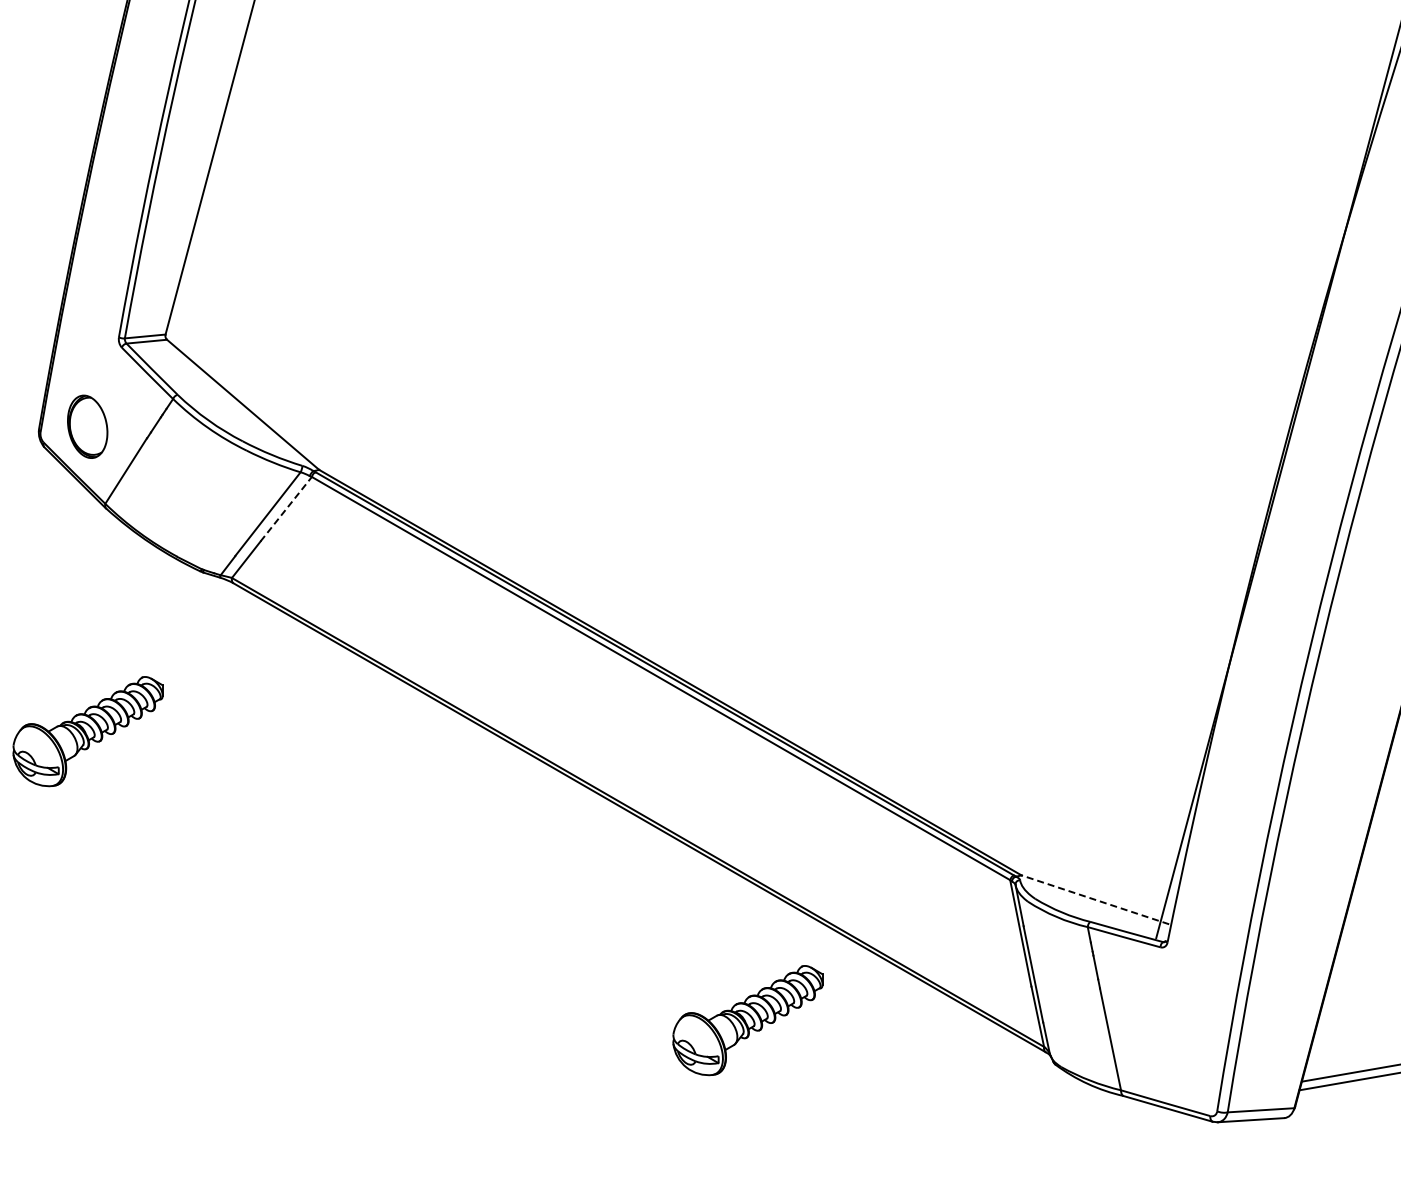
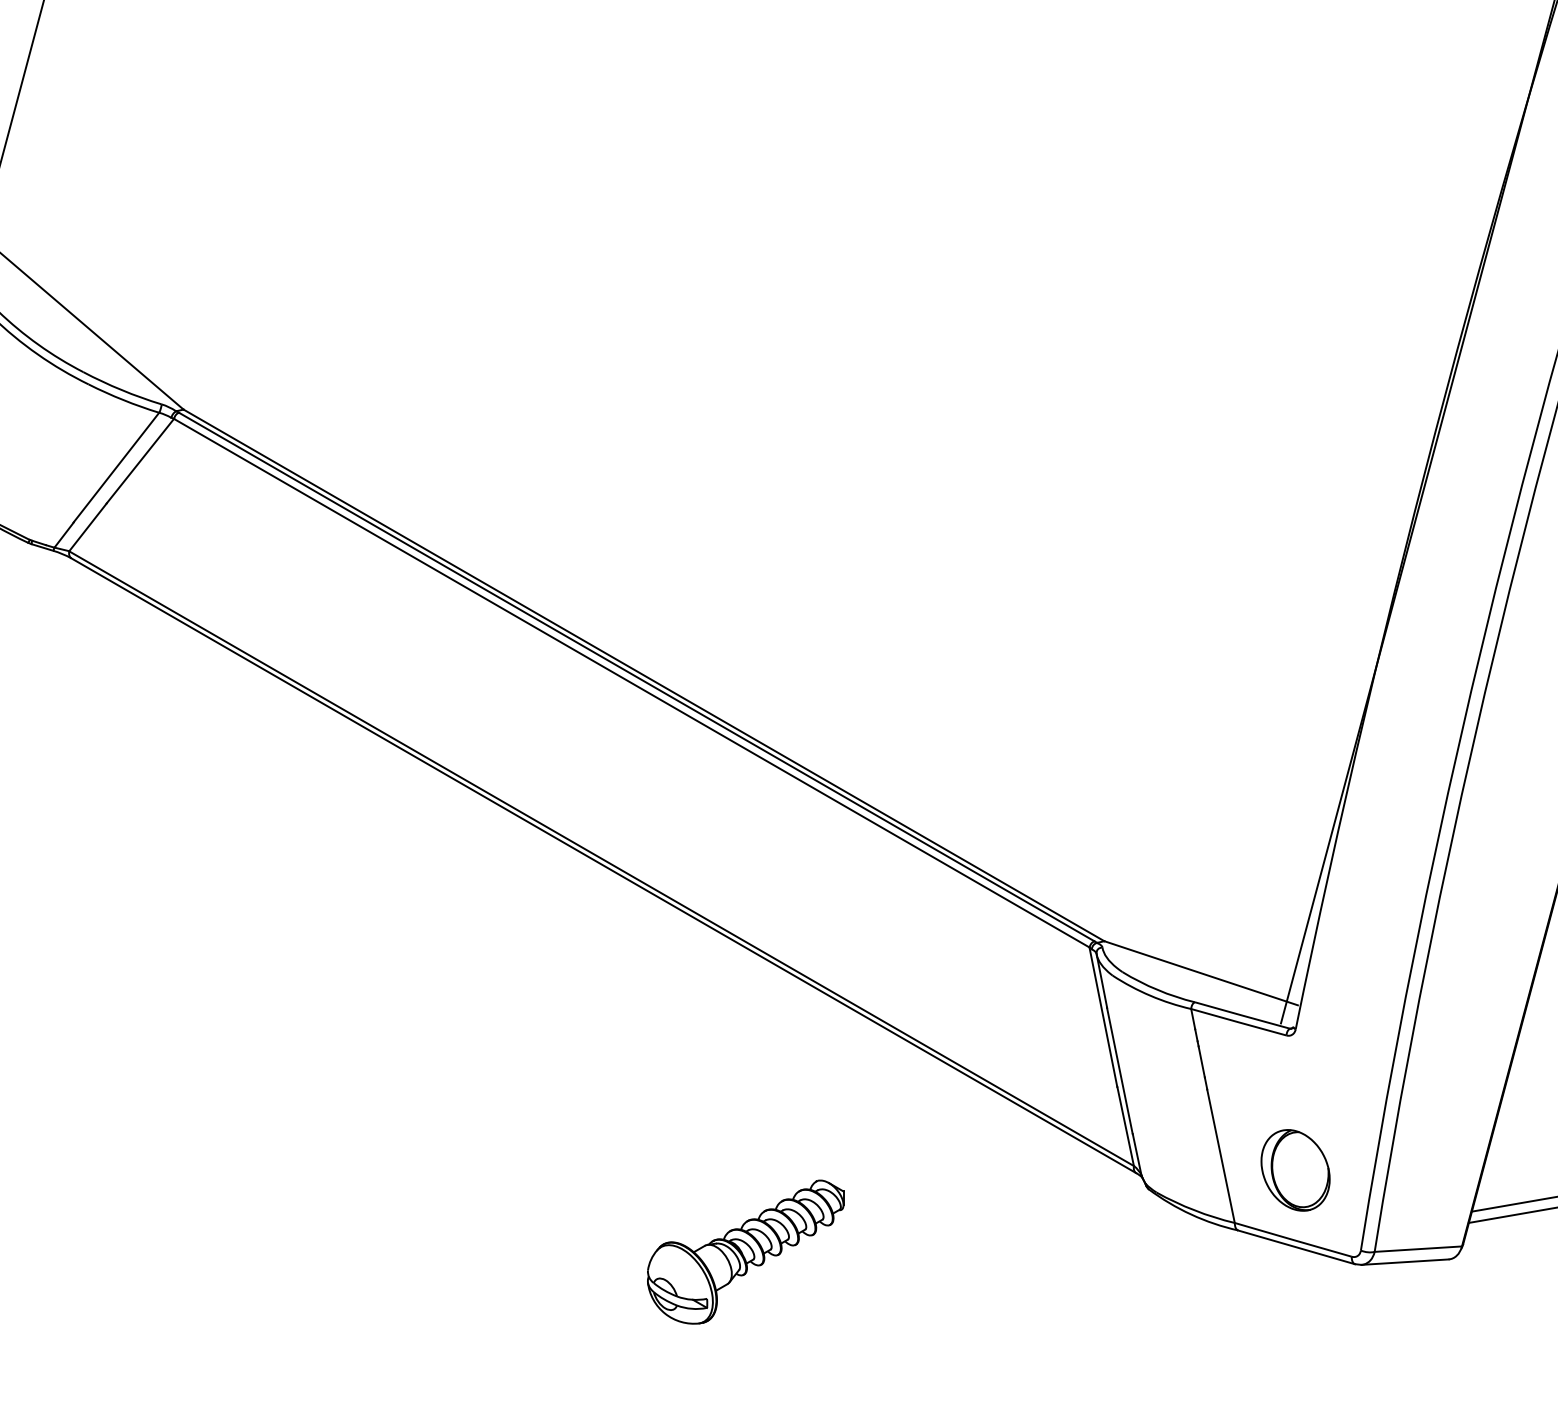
line: (286, 508) -> (140, 460), dashed -> solid
line: (1095, 899) -> (1201, 972), dashed -> solid
part: (747, 1020) -> (745, 1252), moved
part: (1167, 1049) -> (1295, 1169), added

